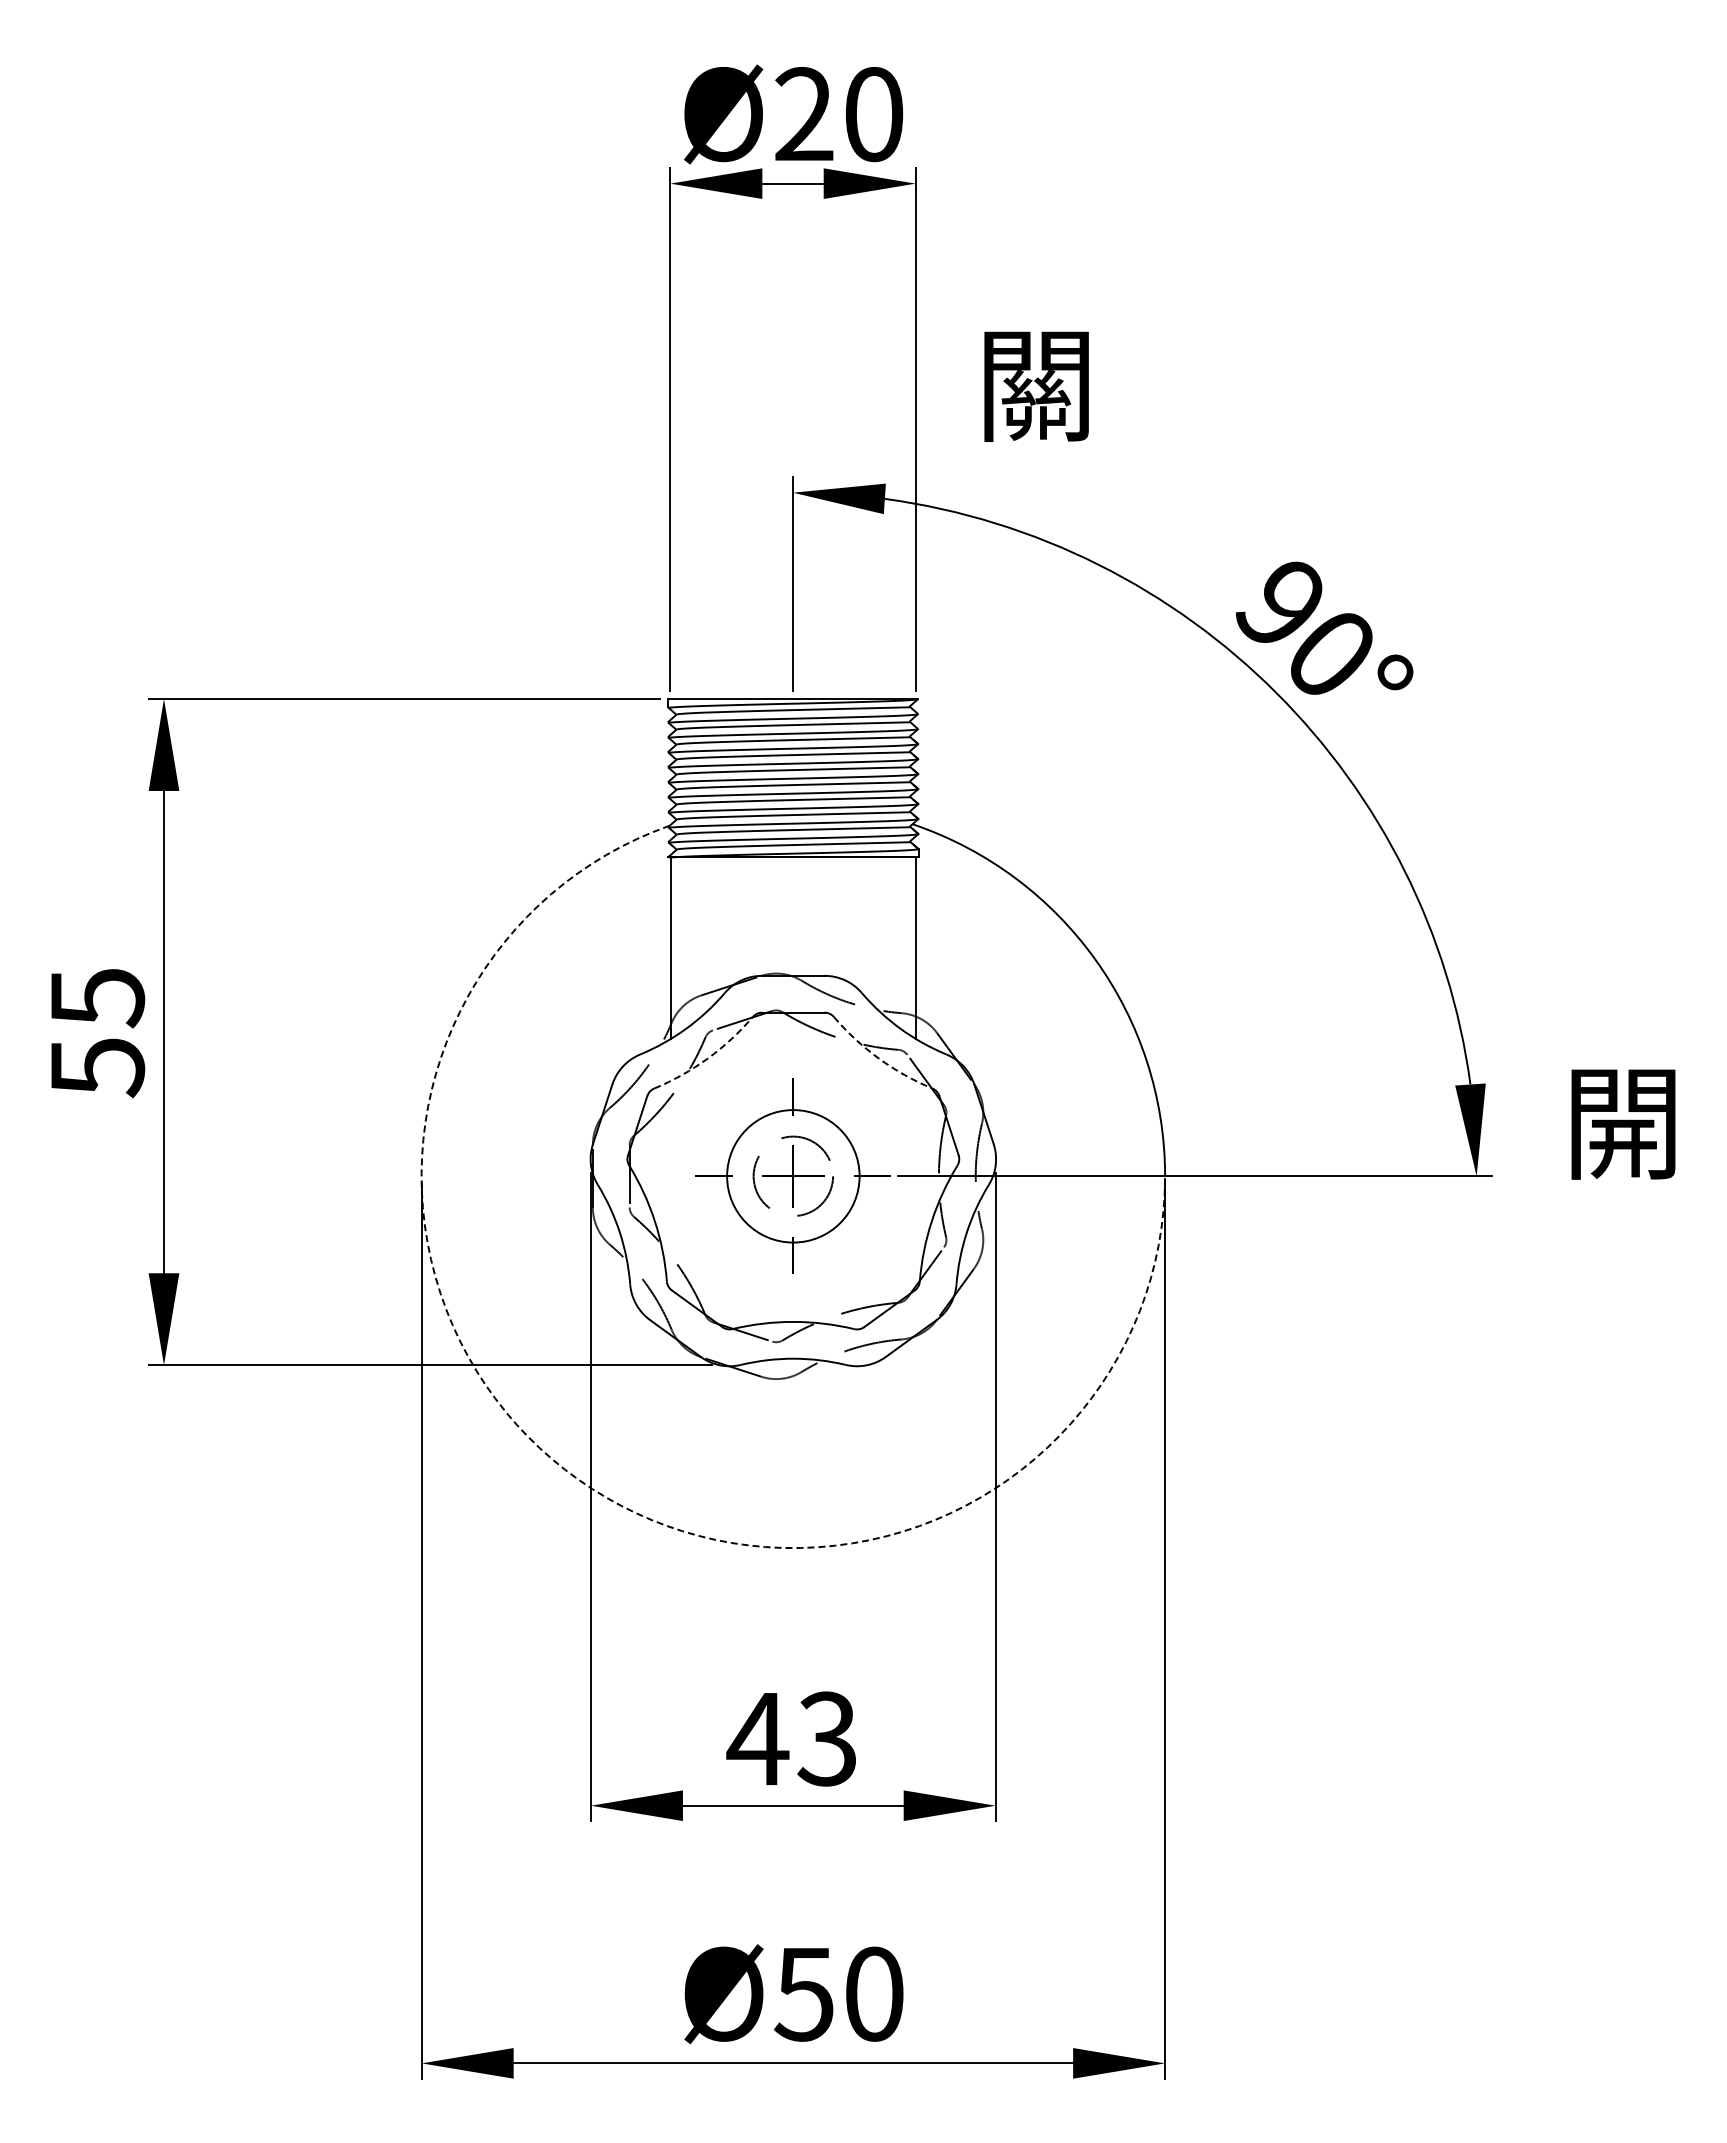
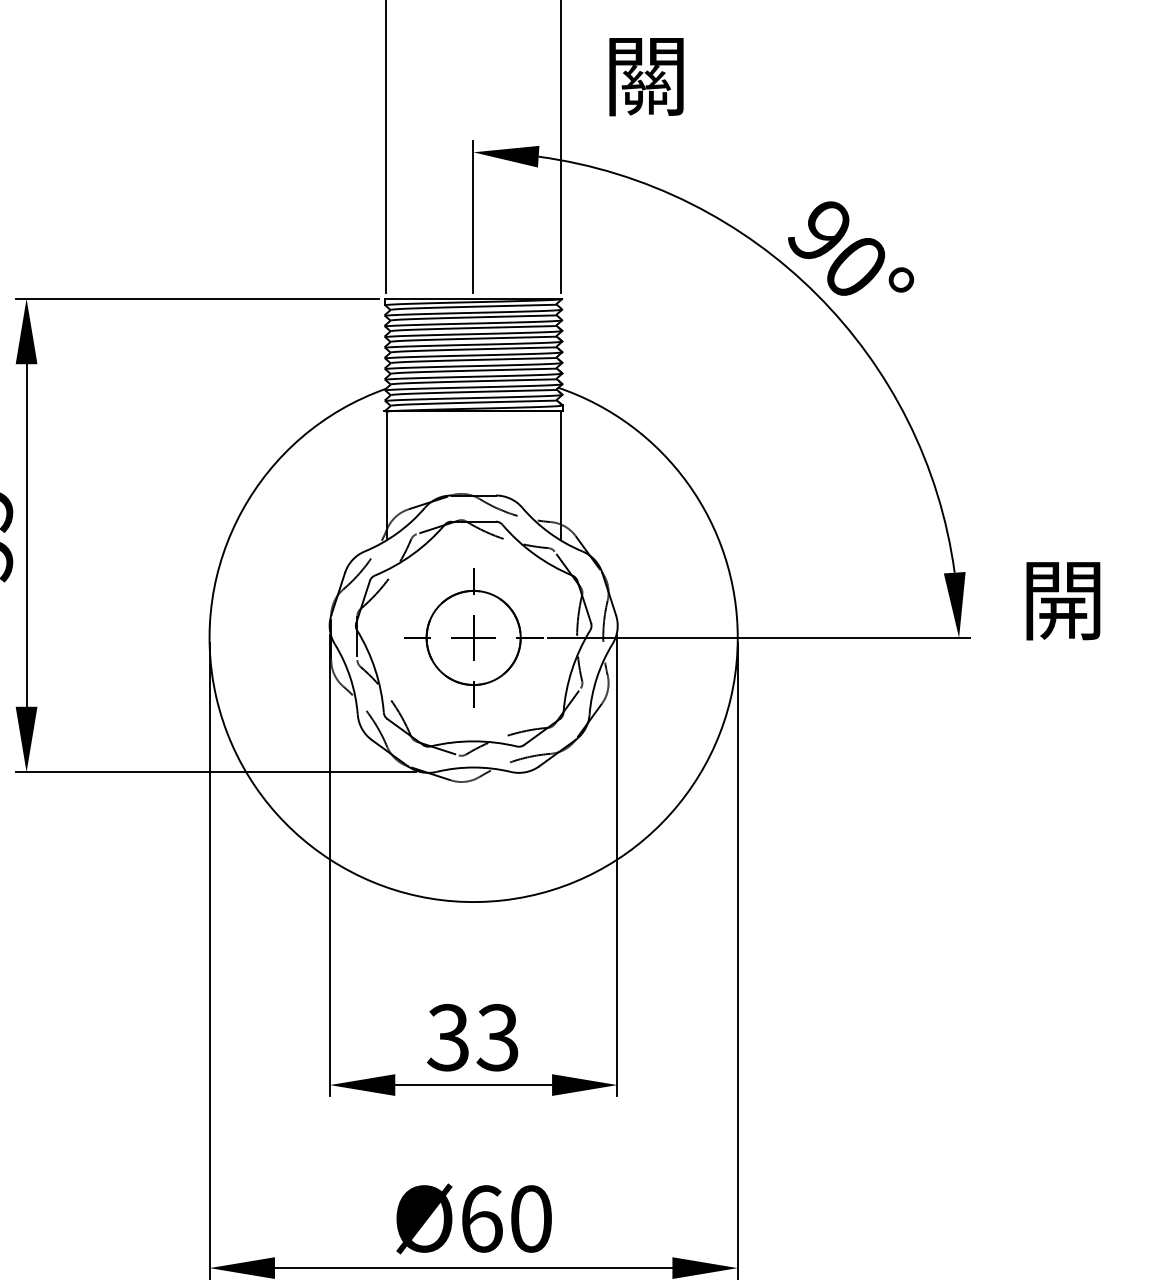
arc: (707, 1058) -> (412, 554), dashed -> solid
arc: (878, 1058) -> (534, 554), dashed -> solid
circle: (793, 1176) -> (473, 638), size x1.67
arc: (578, 1479) -> (321, 853), dashed -> solid
text: (757, 1738) -> (448, 1037), 43 -> 33
text: (803, 1993) -> (480, 1218), Ø50 -> Ø60

